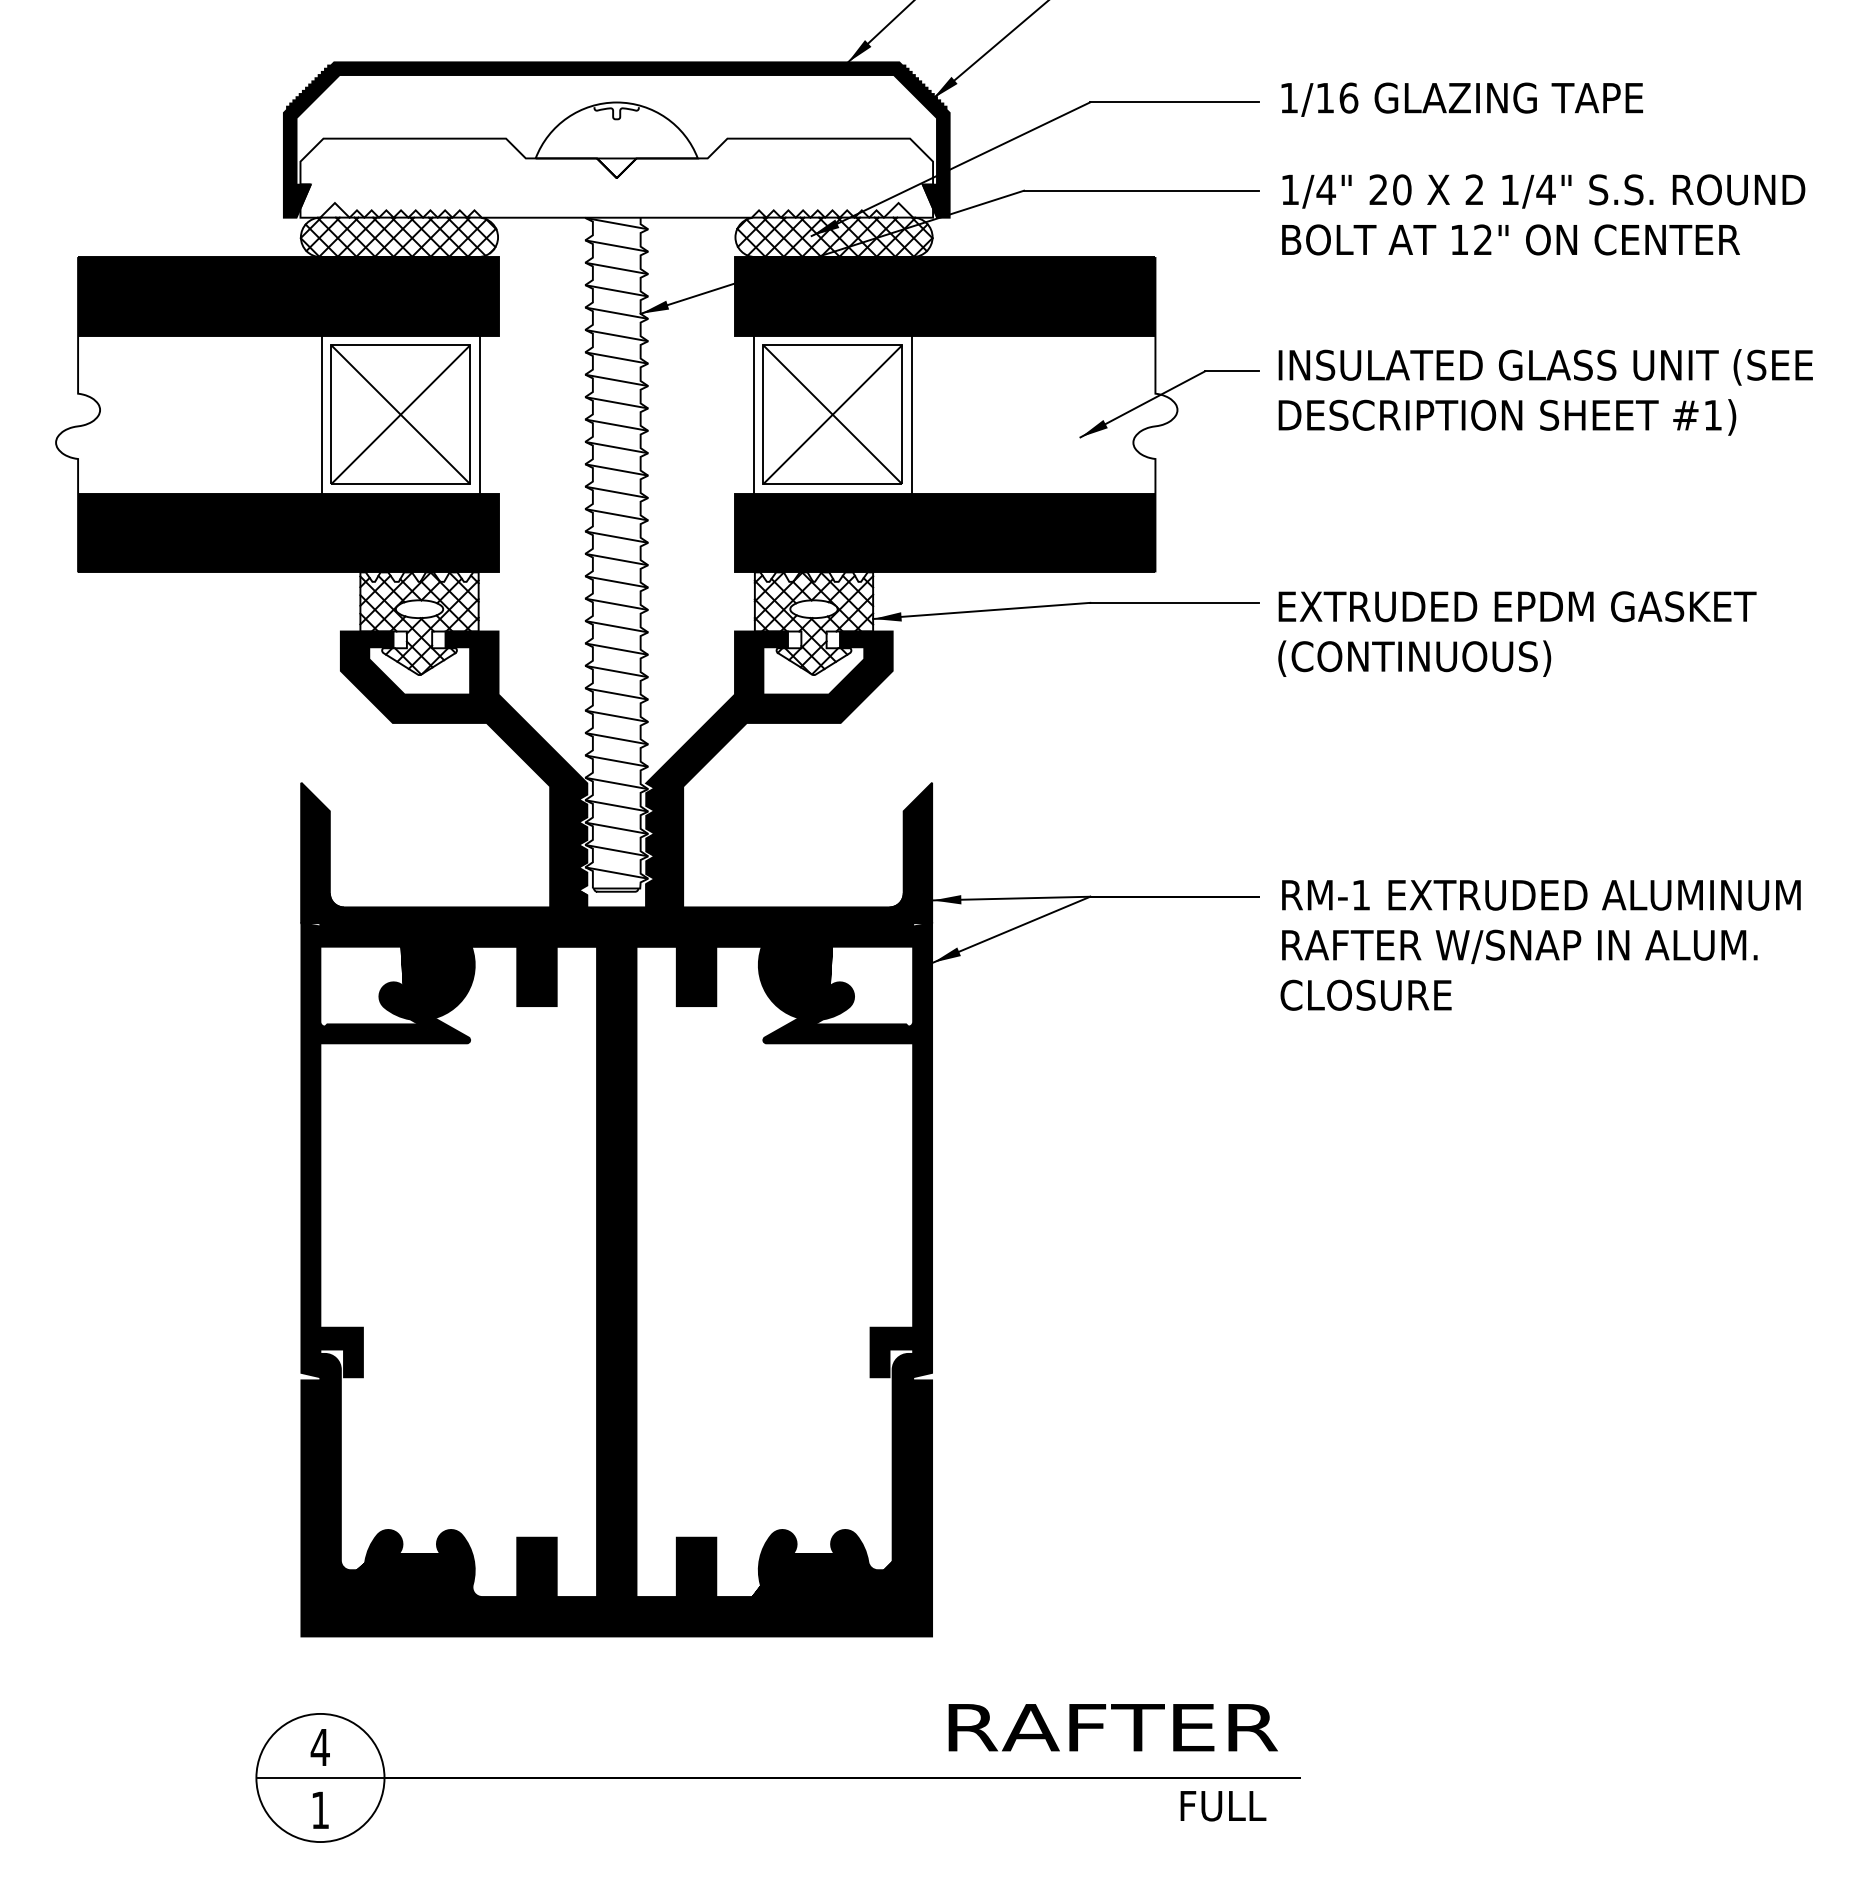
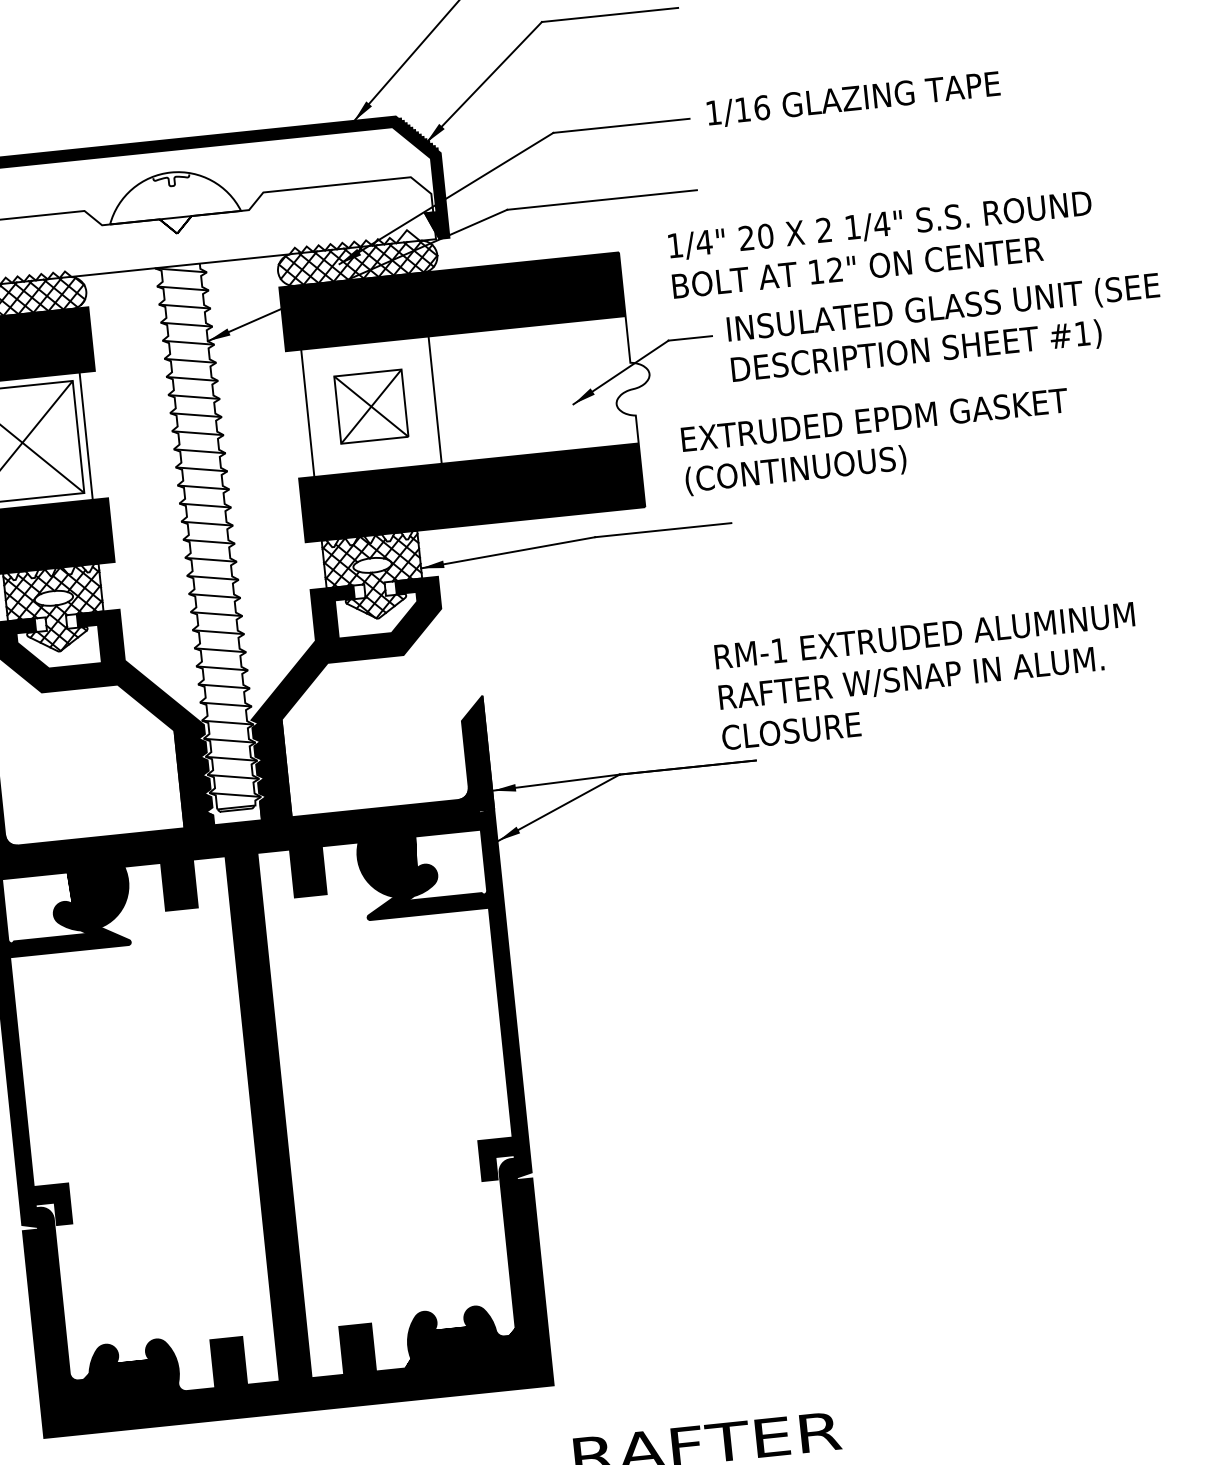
text: (1543, 214) -> (881, 244), moved
part: (832, 414) -> (371, 406), size x0.6
text: (1517, 633) -> (876, 441), moved
text: (1540, 945) -> (928, 676), moved

